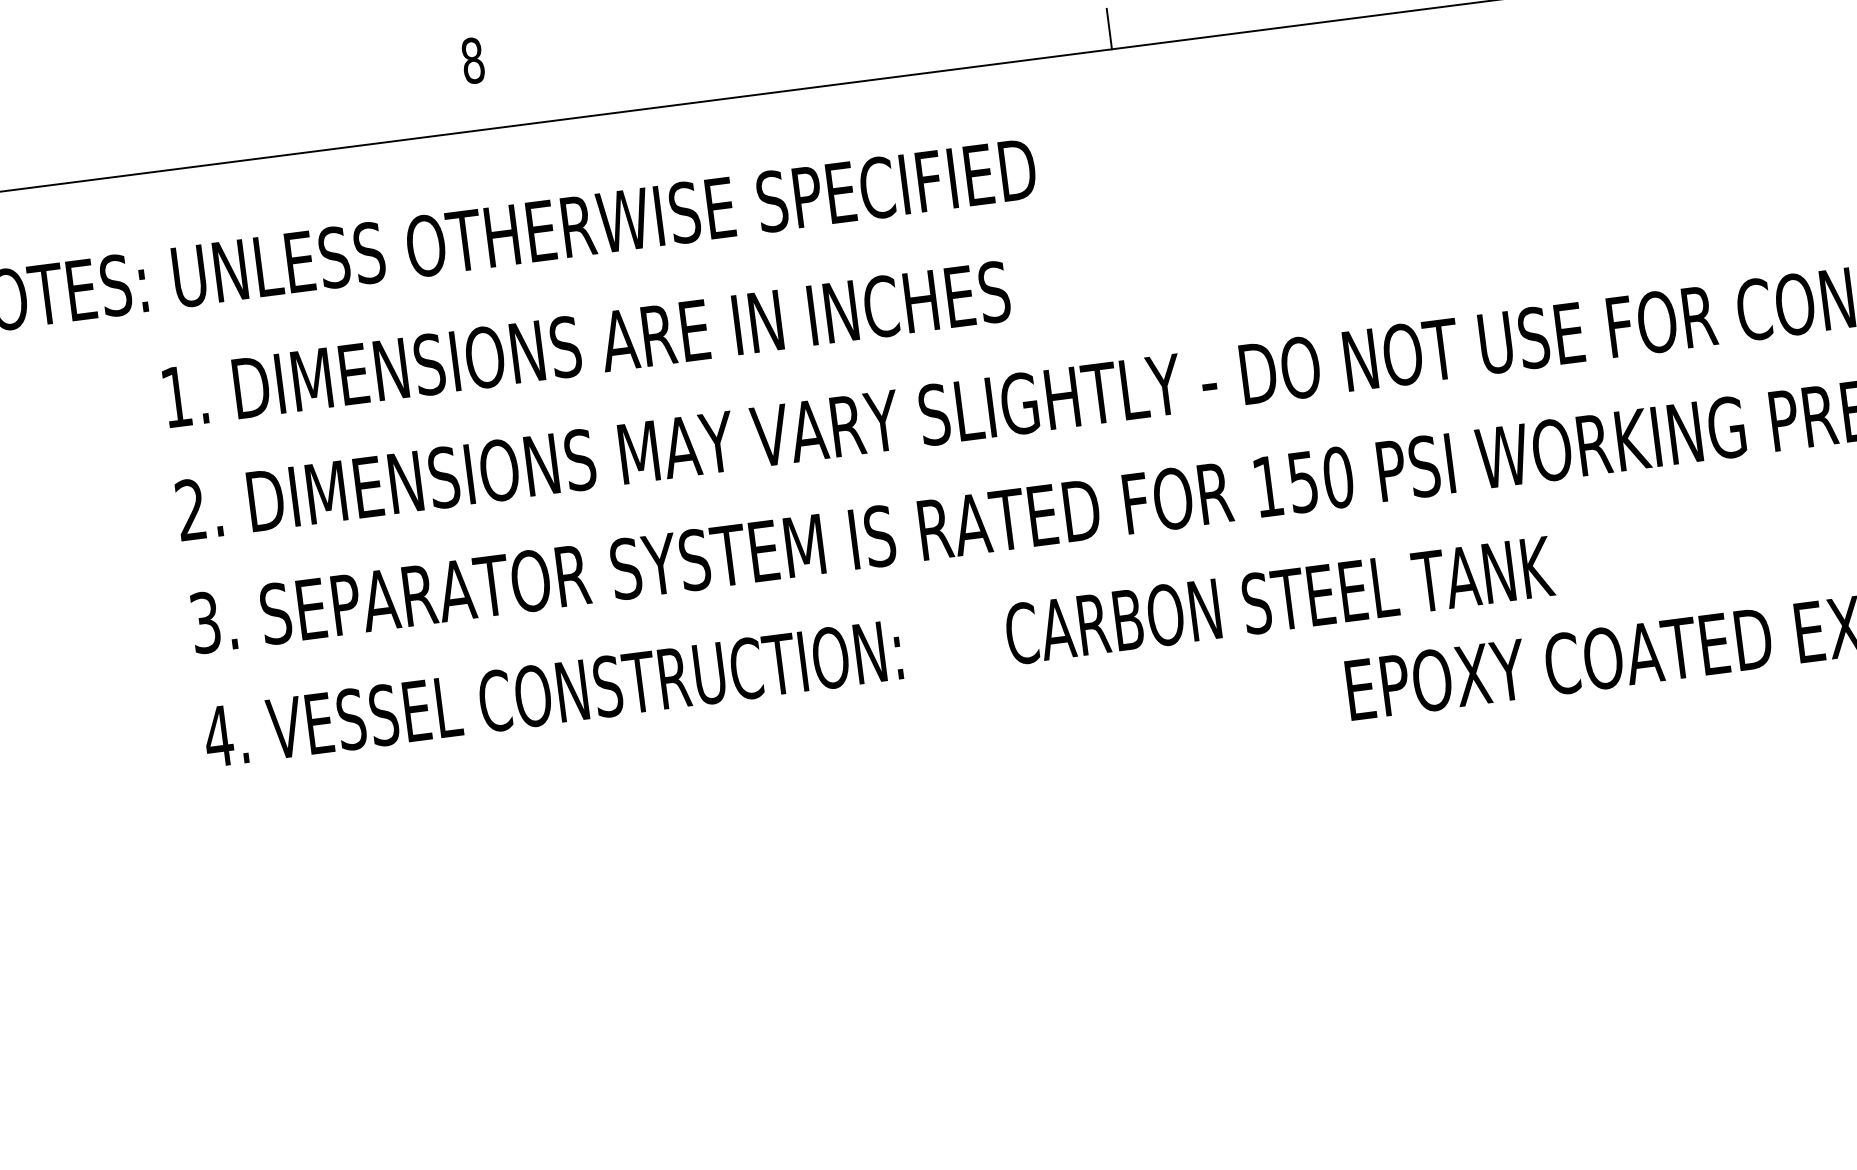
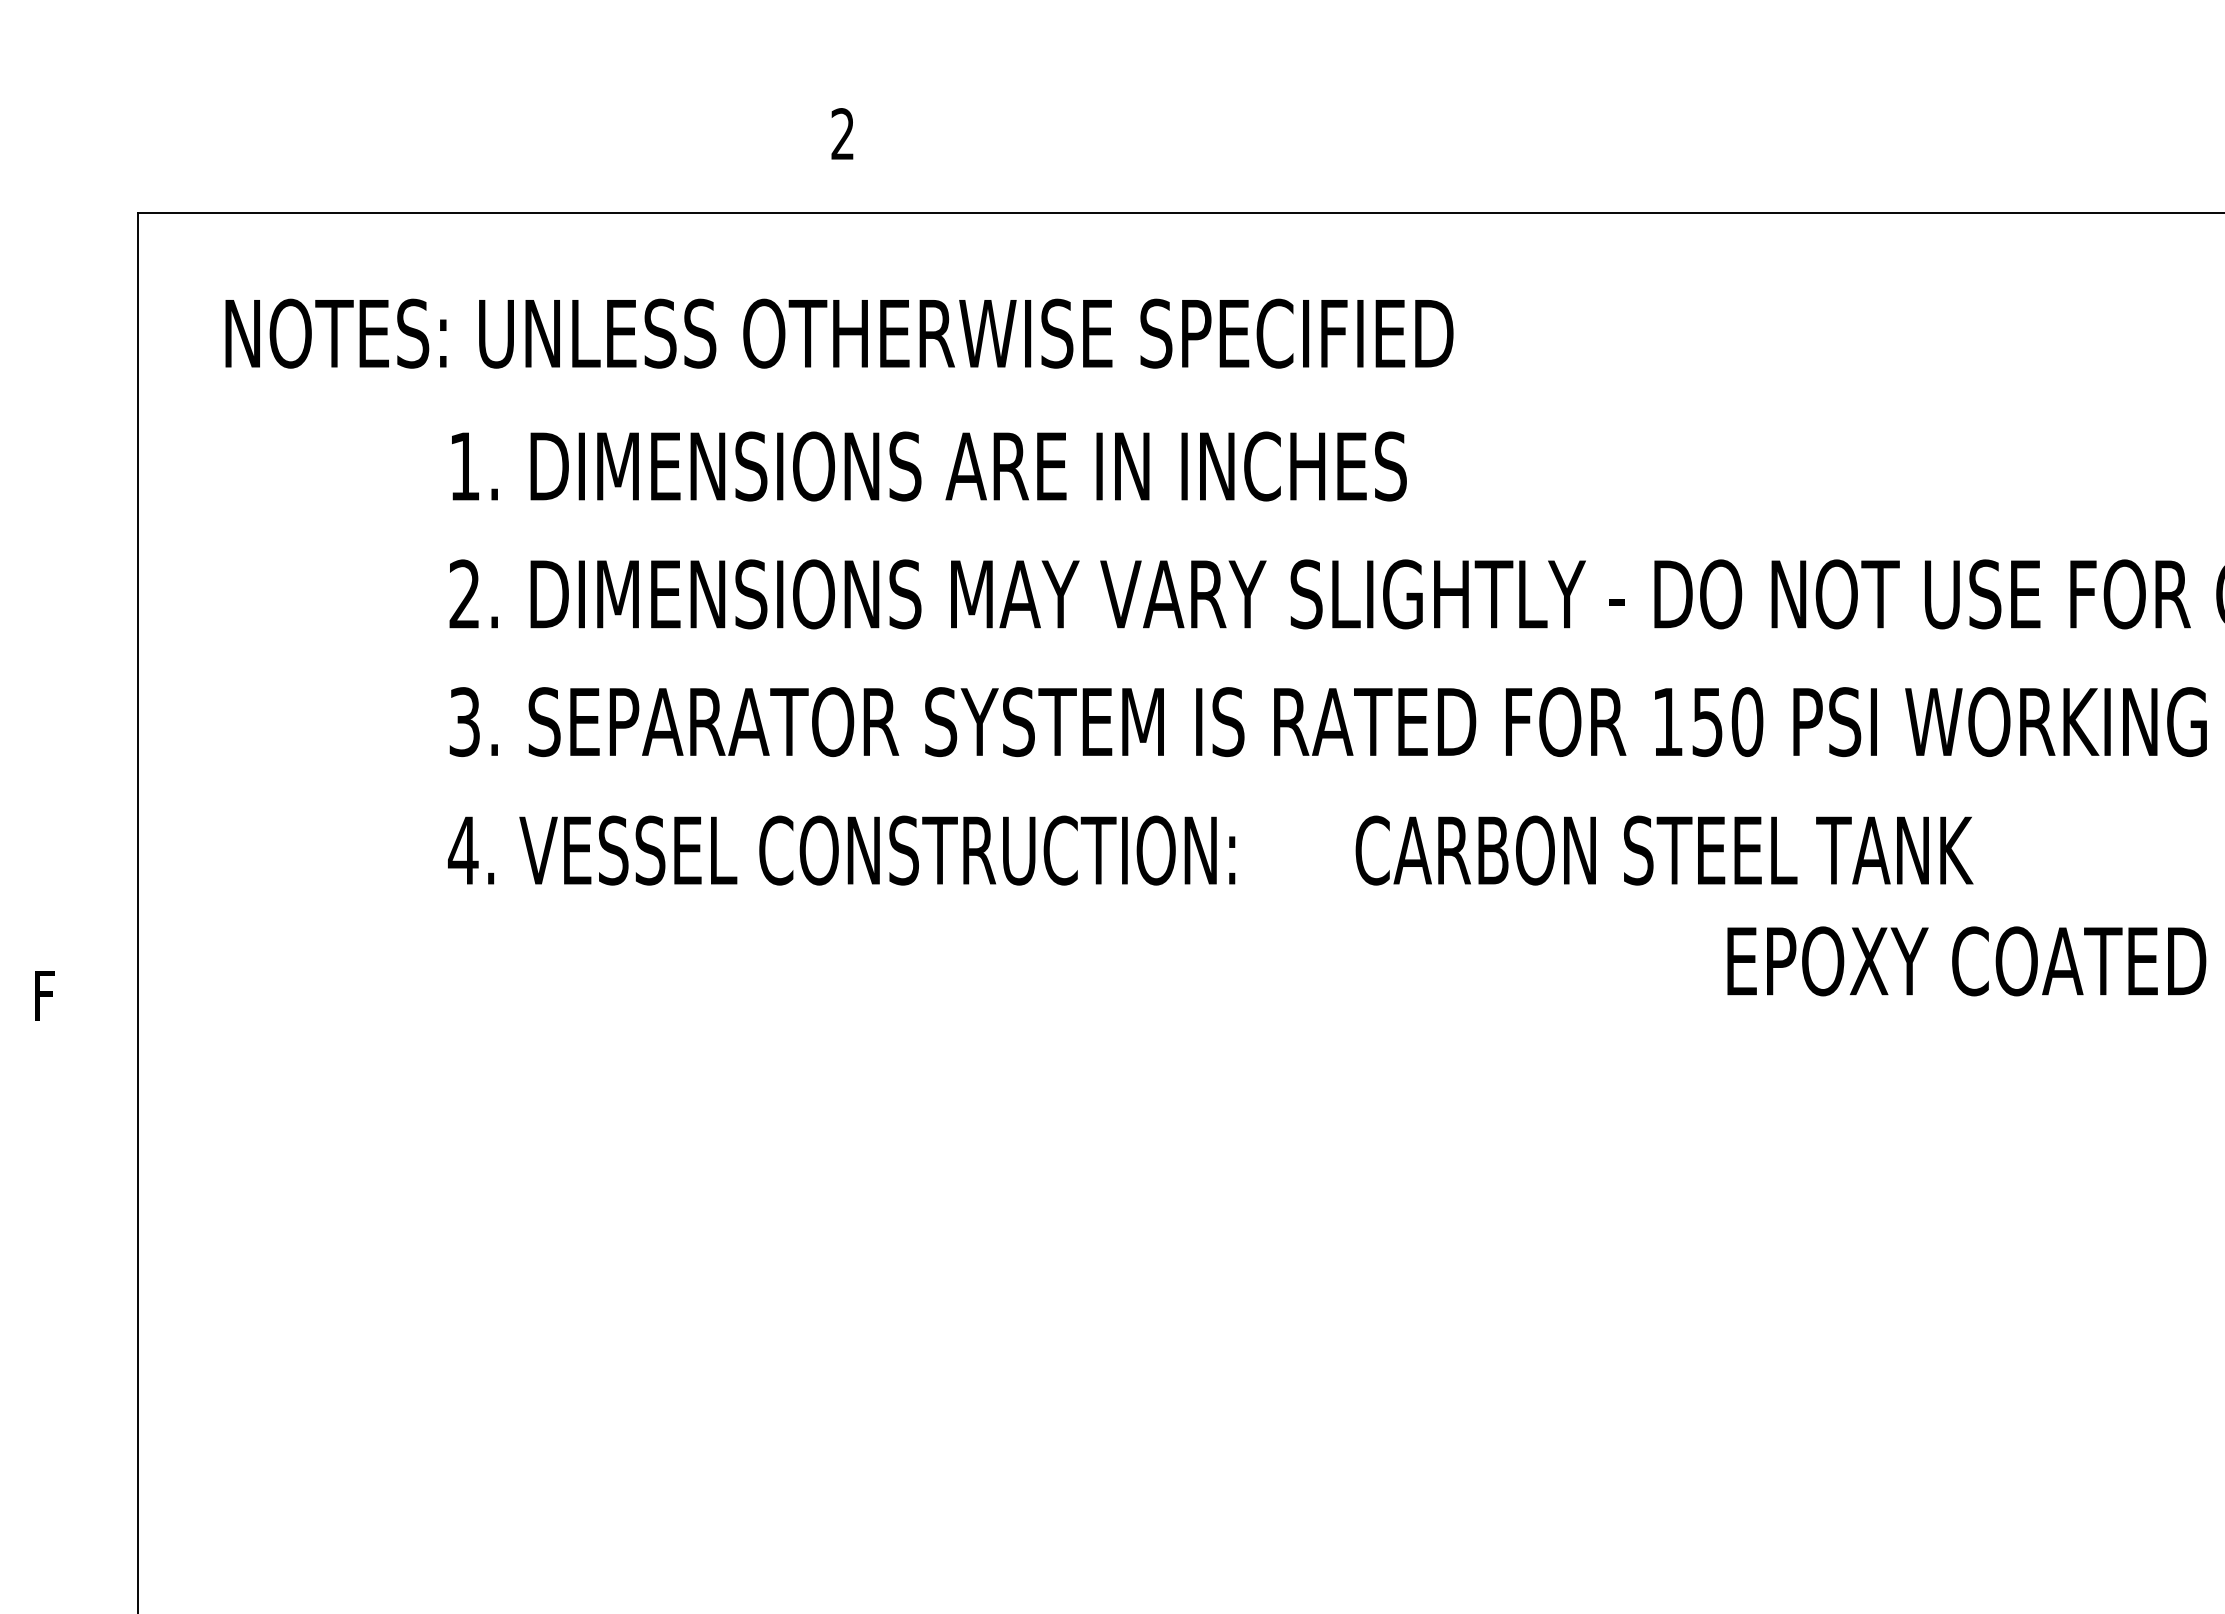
line: (1109, 28) -> (1556, 189), removed
text: (472, 61) -> (842, 134), 8 -> 2

